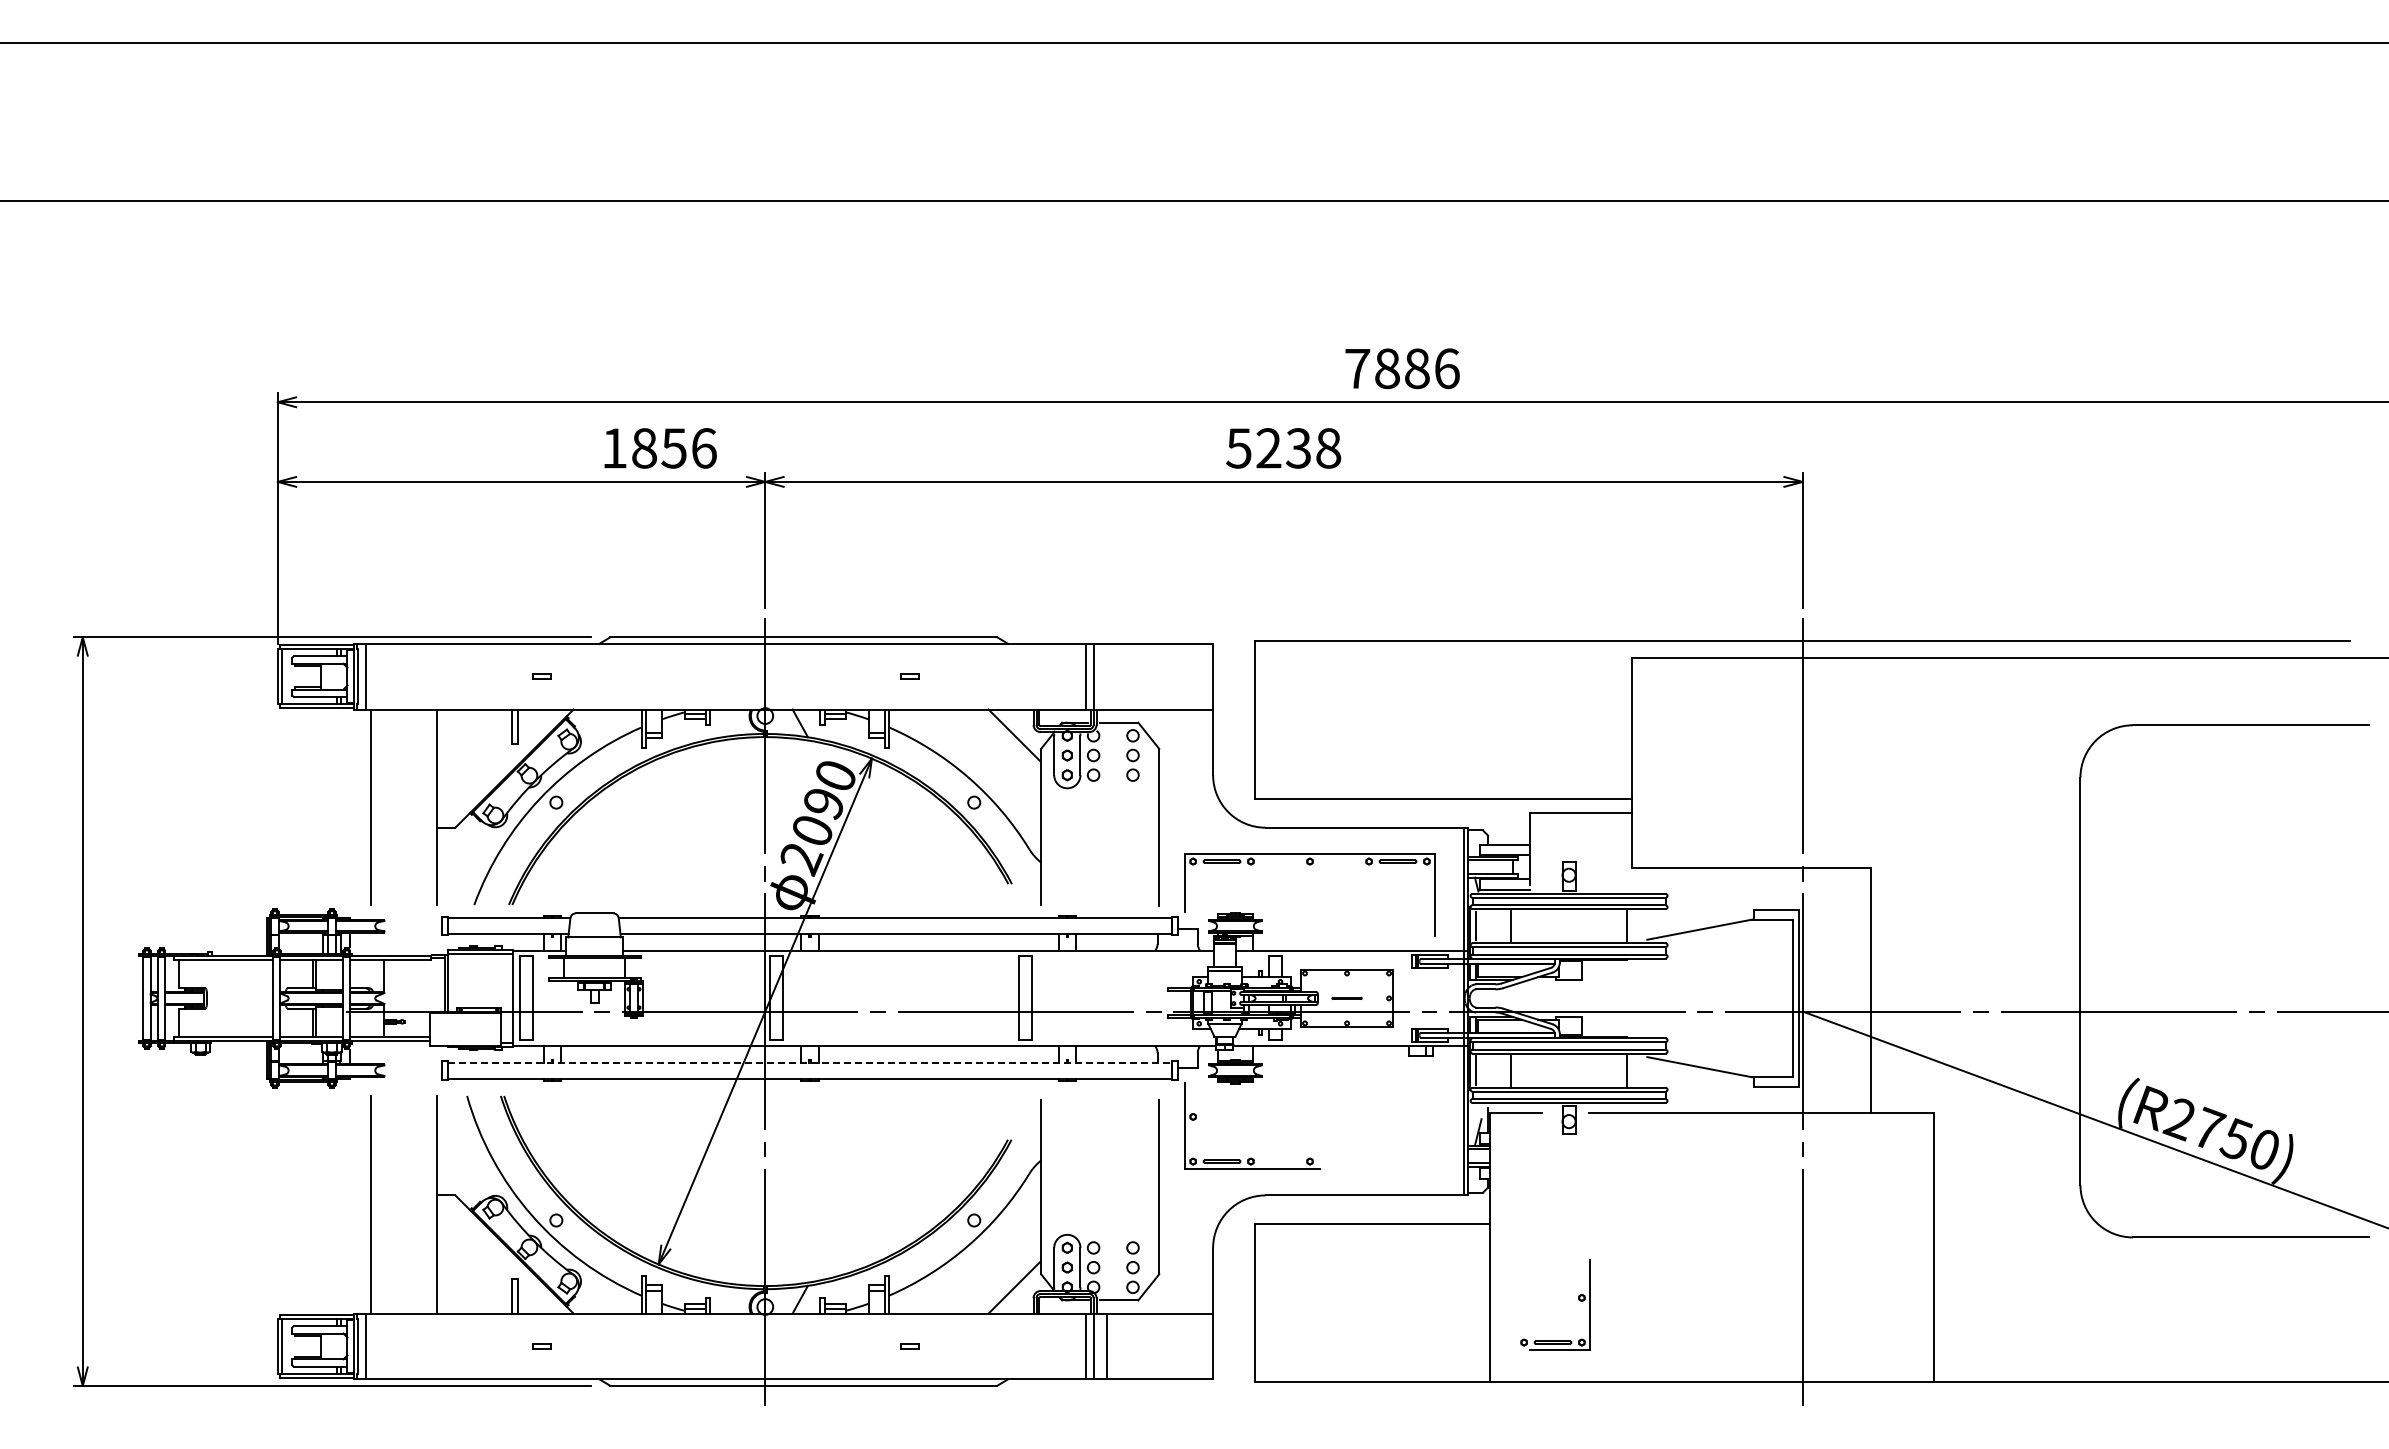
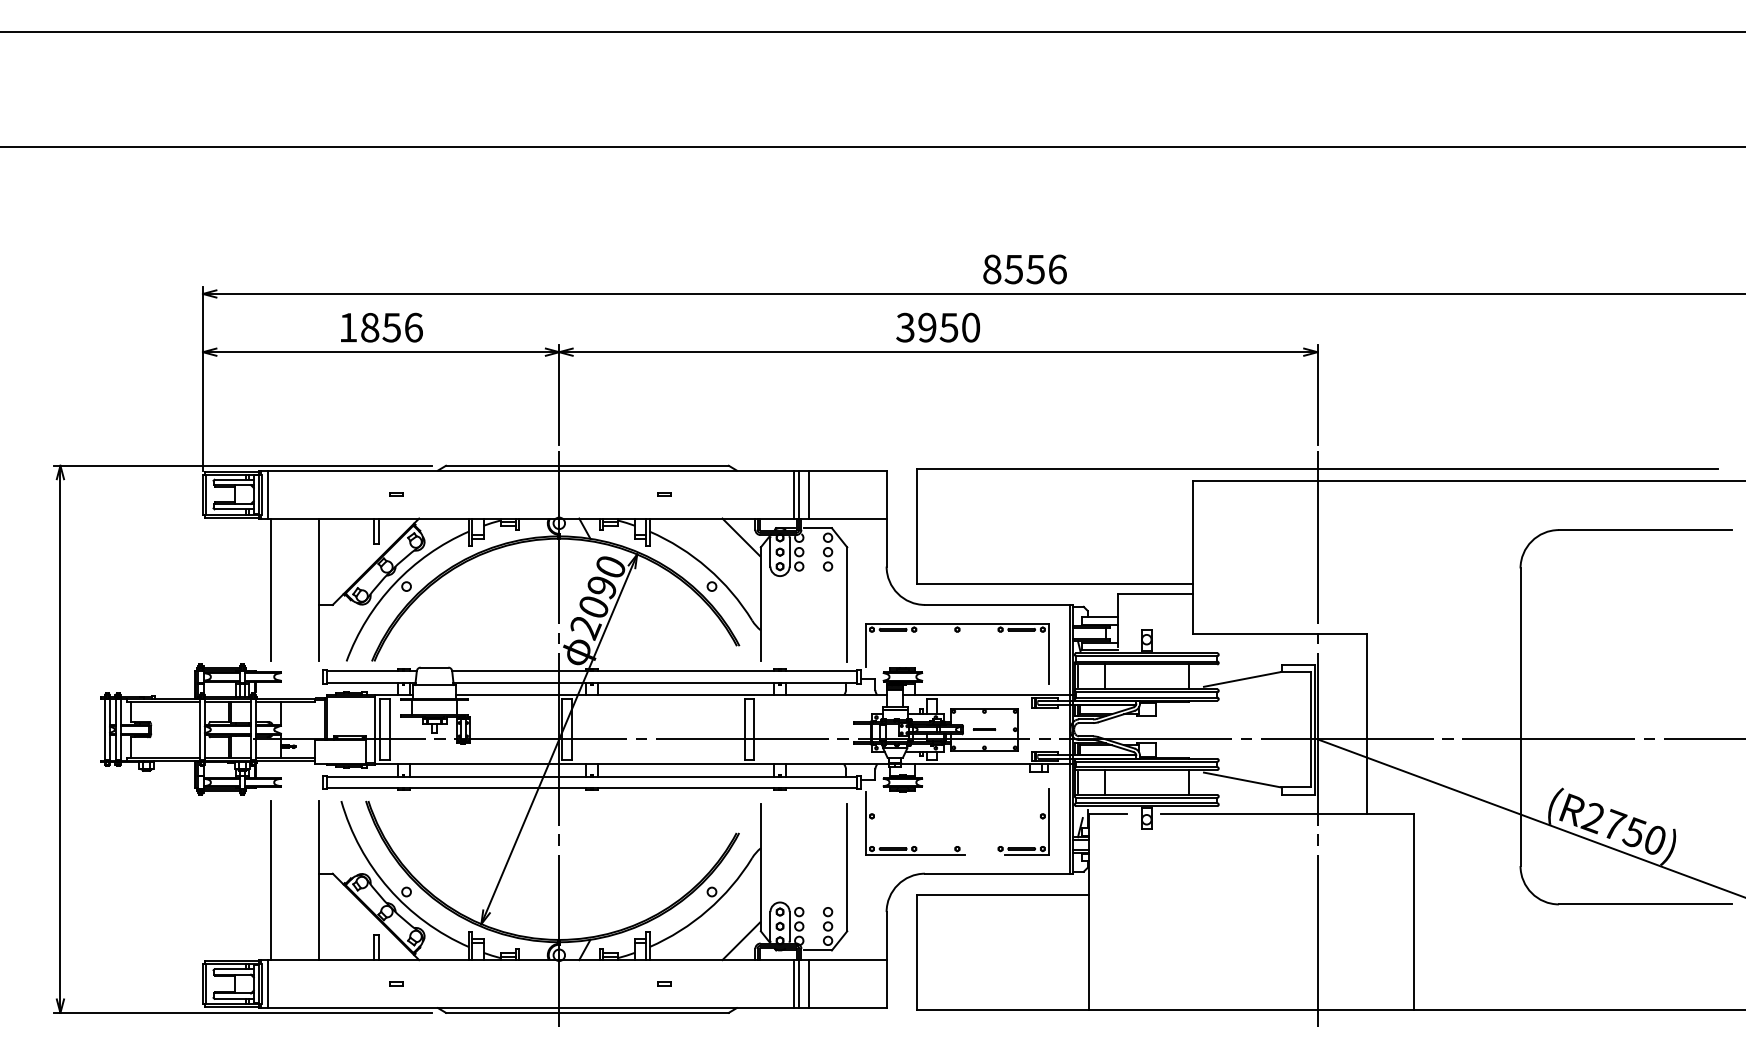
text: (1387, 368) -> (1014, 269), 7886 -> 8556
text: (660, 448) -> (381, 327), moved
text: (1283, 448) -> (938, 327), 5238 -> 3950
line: (1106, 676) -> (808, 494), added
line: (810, 1062) -> (592, 776), dashed -> solid
part: (1578, 1300) -> (1040, 818), moved

